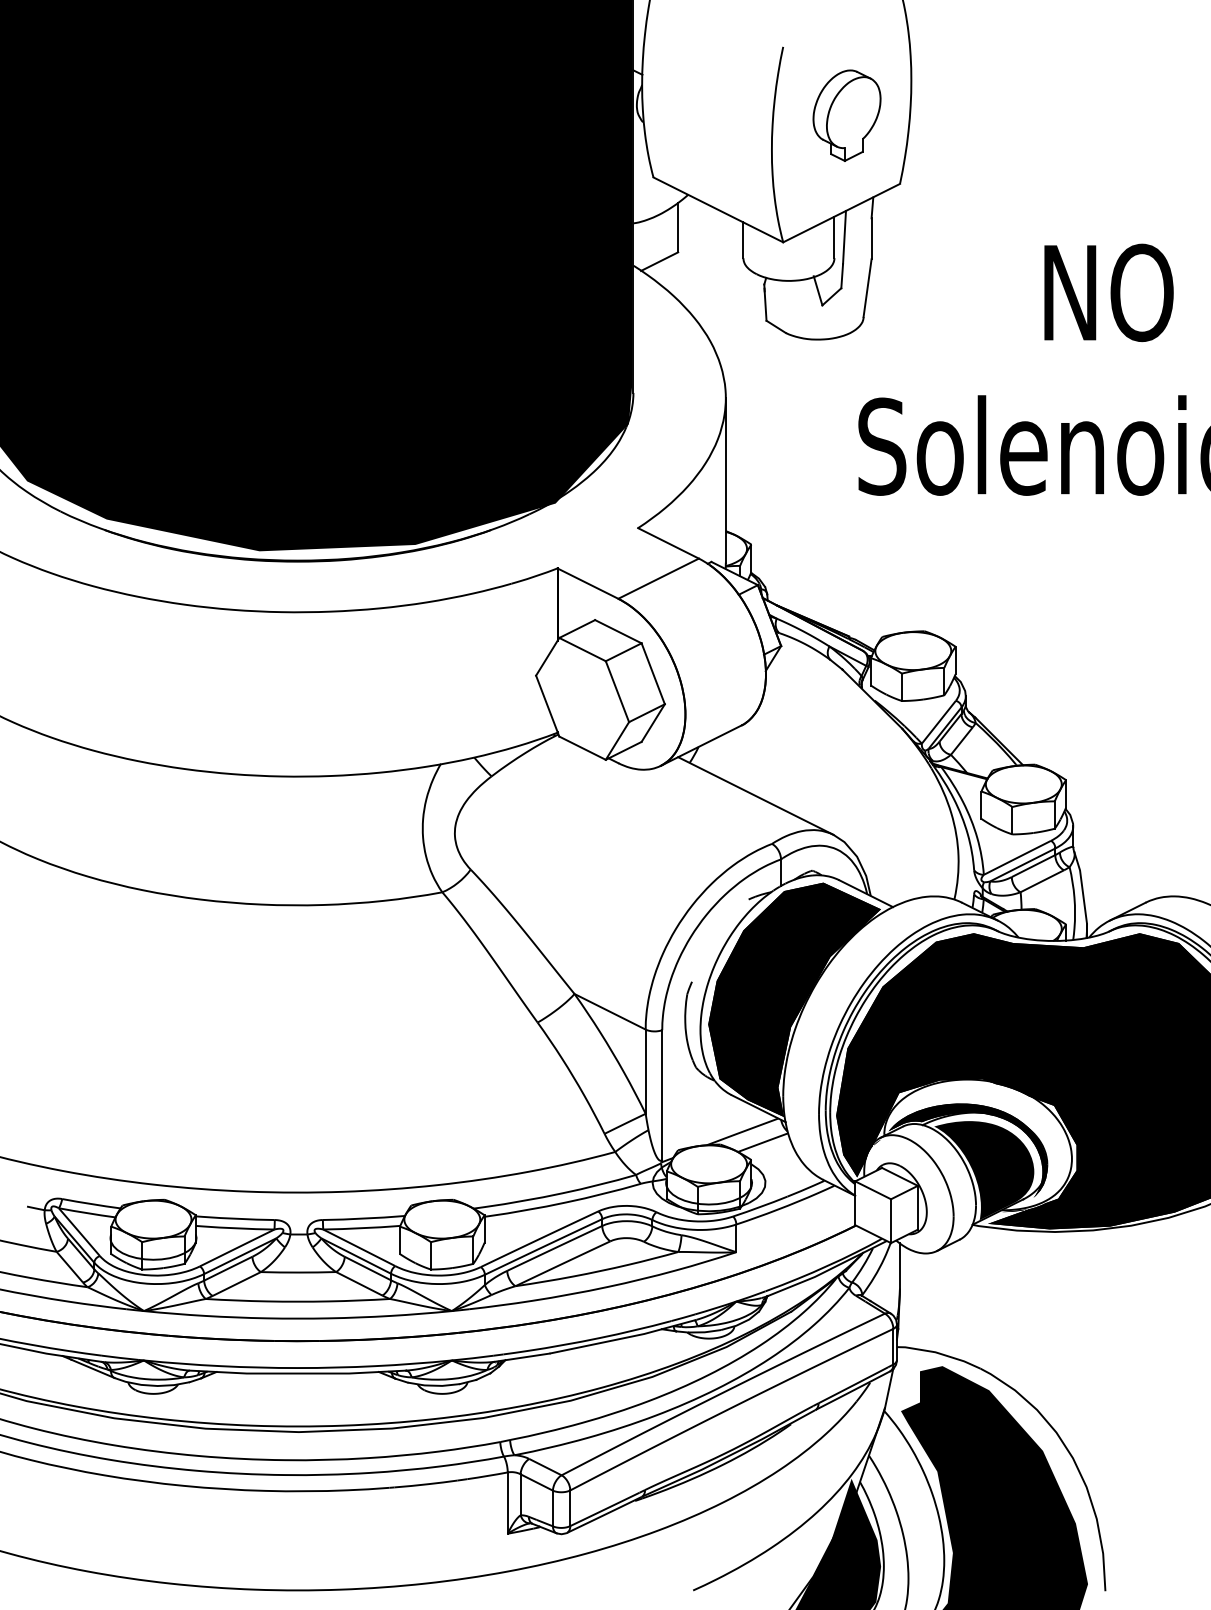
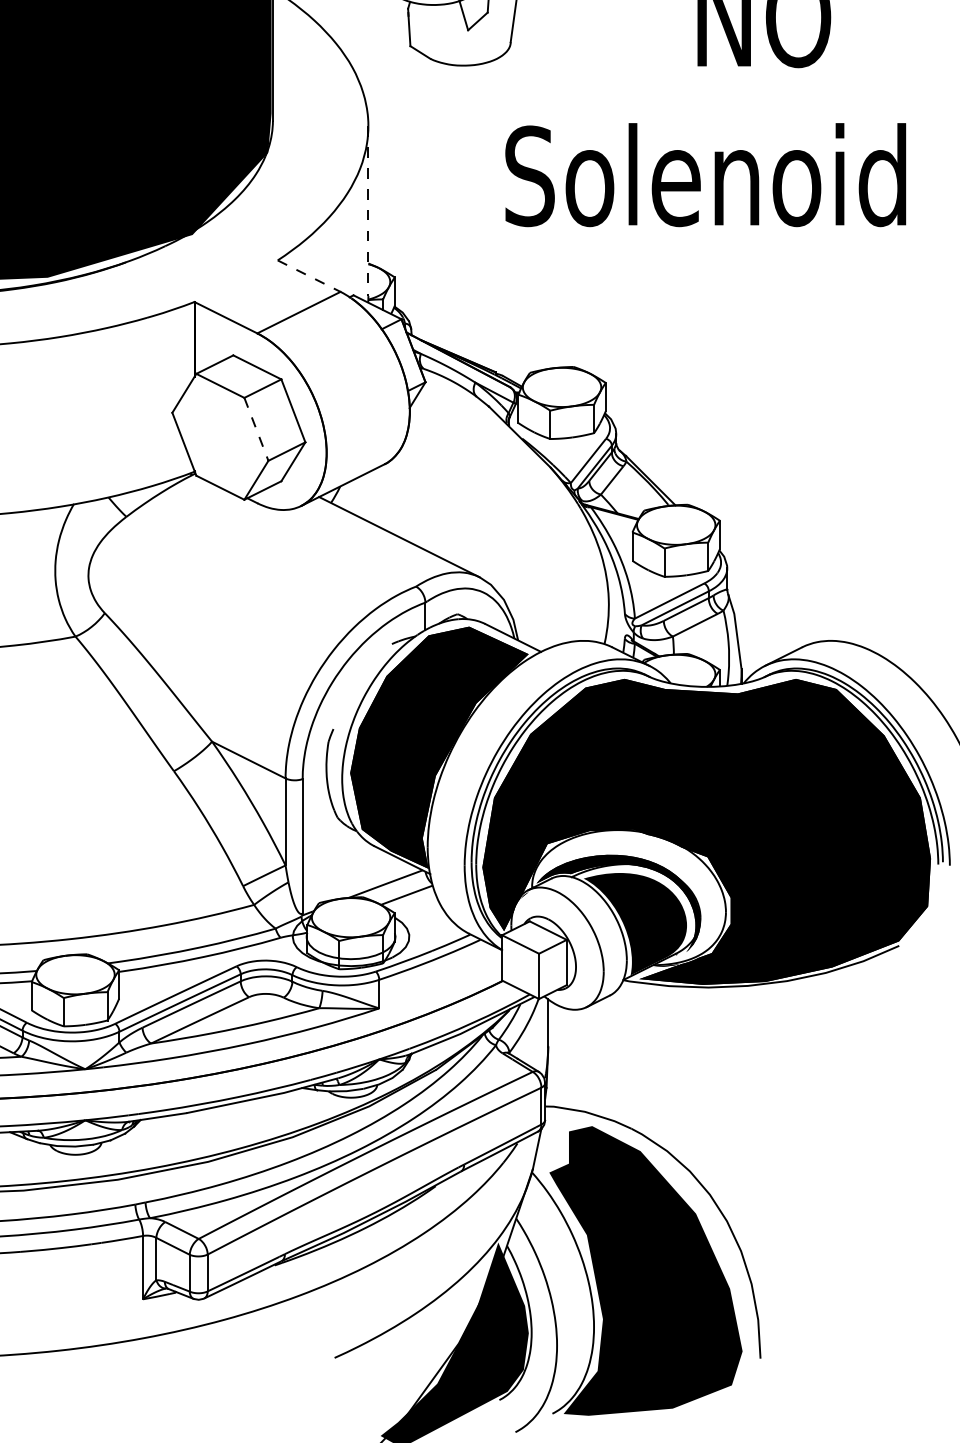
line: (725, 481) -> (368, 212), solid -> dashed
line: (668, 543) -> (309, 276), solid -> dashed
line: (617, 691) -> (256, 429), solid -> dashed

